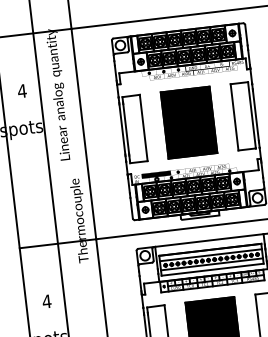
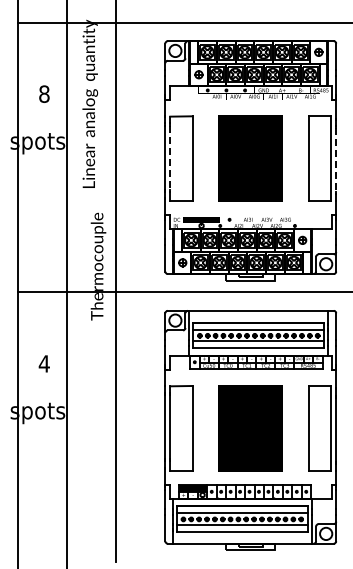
text: (21, 90) -> (43, 93), 4 -> 8
line: (256, 116) -> (336, 160), solid -> dashed
line: (126, 128) -> (170, 157), solid -> dashed

